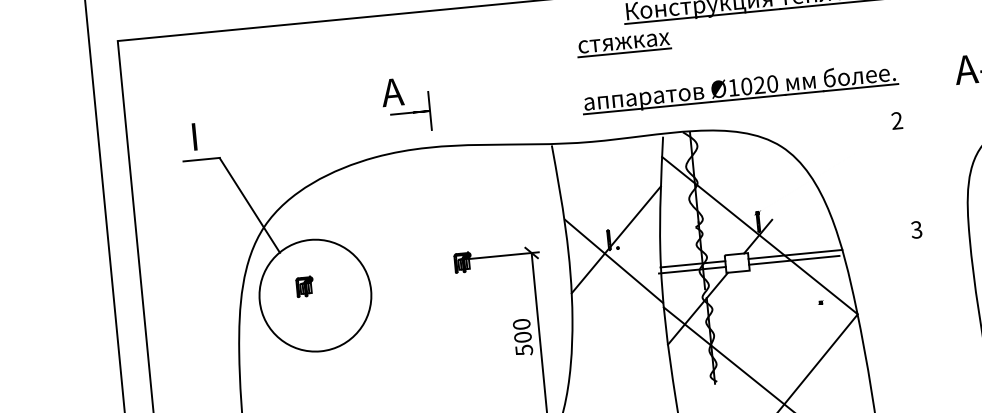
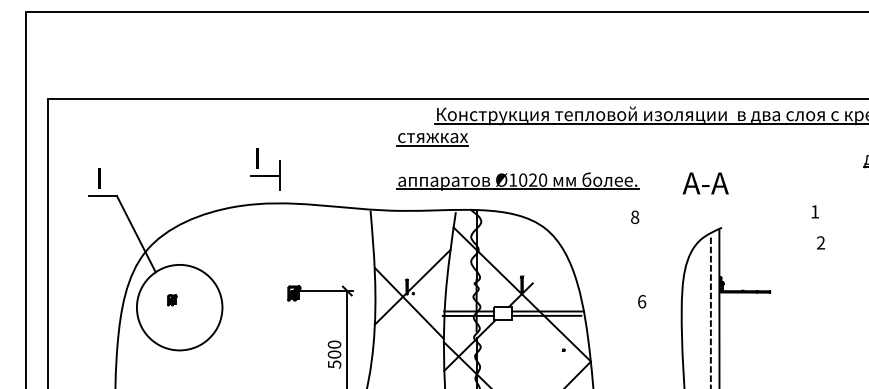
text: (392, 92) -> (253, 158), A -> I
text: (897, 121) -> (635, 217), 2 -> 8
text: (916, 229) -> (641, 301), 3 -> 6
part: (305, 287) -> (172, 300), size x0.7

